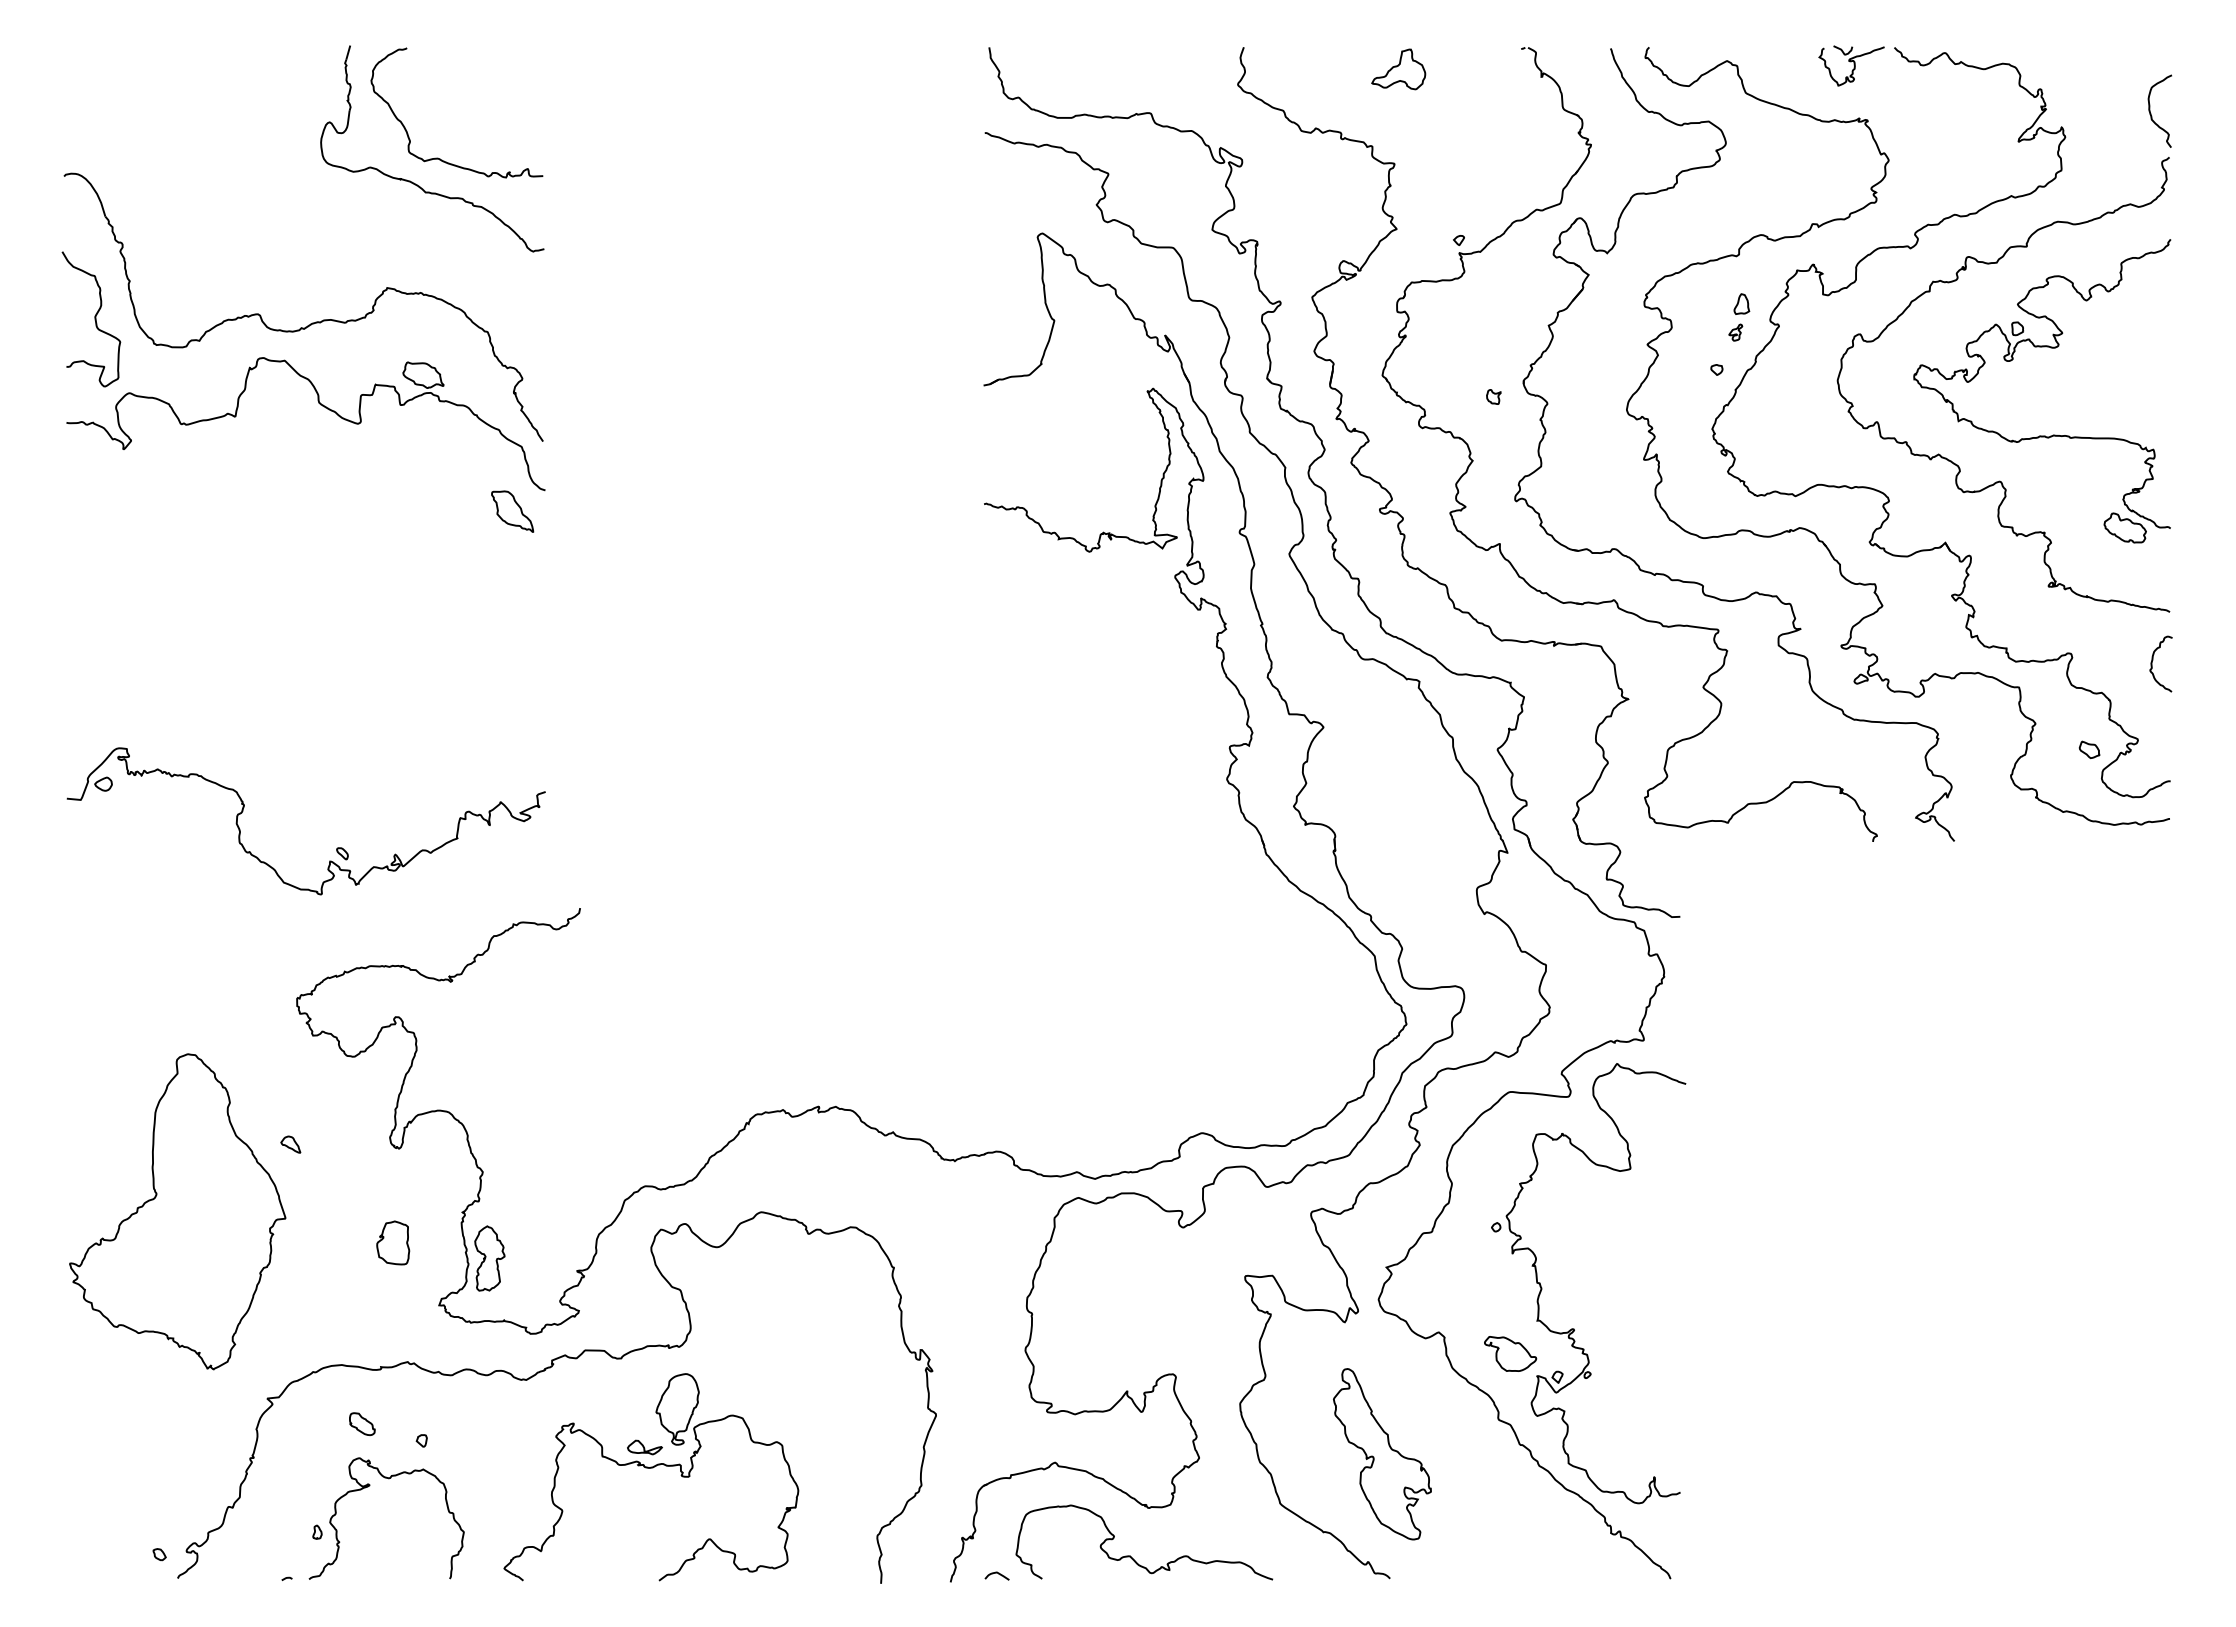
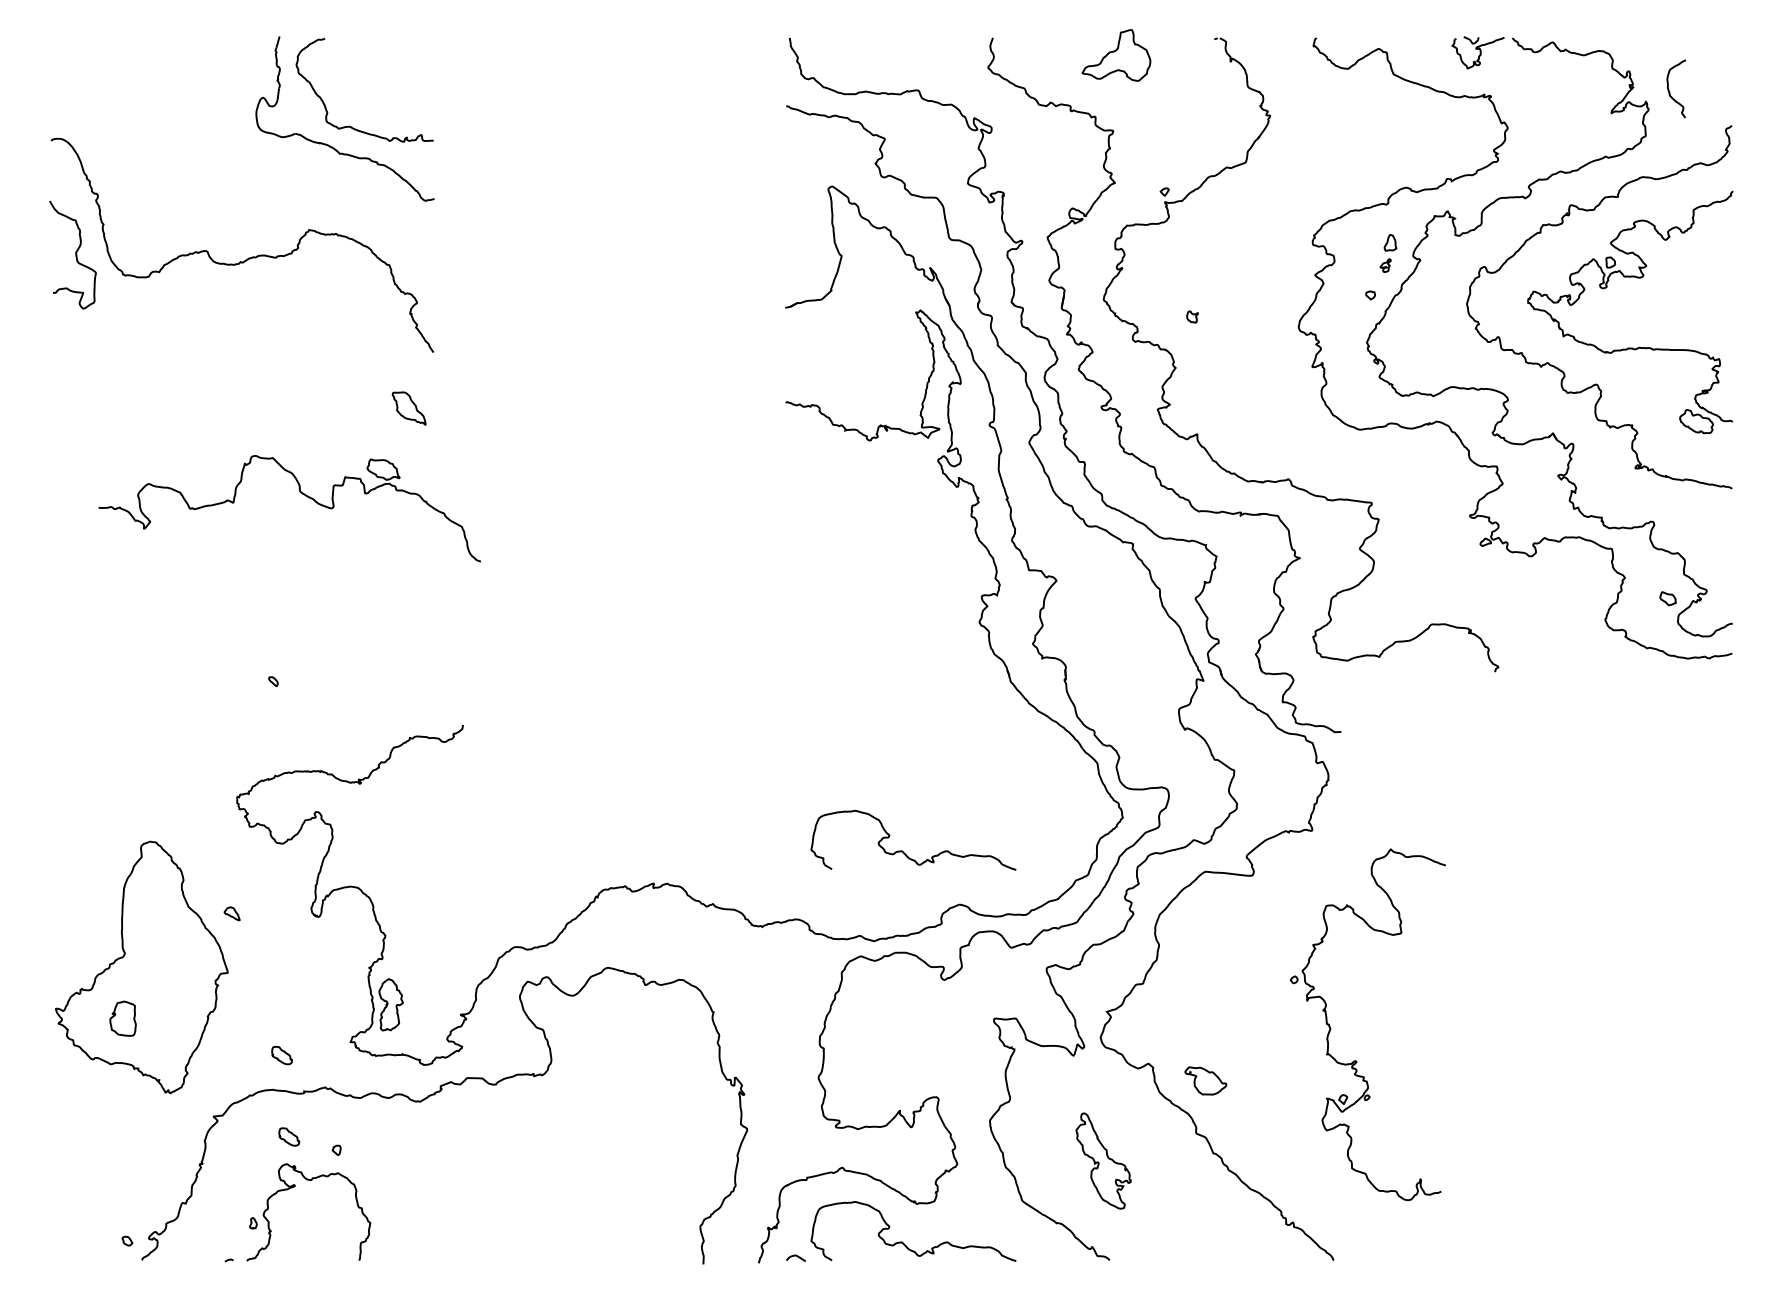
part: (1398, 69) -> (1116, 55), size x1.6
curve: (2151, 113) -> (1669, 90), moved
part: (320, 405) -> (301, 493), moved
part: (1695, 581) -> (1353, 464), removed
curve: (2153, 660) -> (1719, 527), removed
part: (329, 860) -> (263, 687), removed
curve: (1130, 1065) -> (902, 850), added
part: (393, 1242) -> (123, 1018), moved
part: (1542, 1287) -> (1331, 1027), moved
part: (353, 1321) -> (282, 1055), added
part: (1382, 1454) -> (1103, 1161), size x0.7
part: (651, 1468) -> (520, 1172), removed

